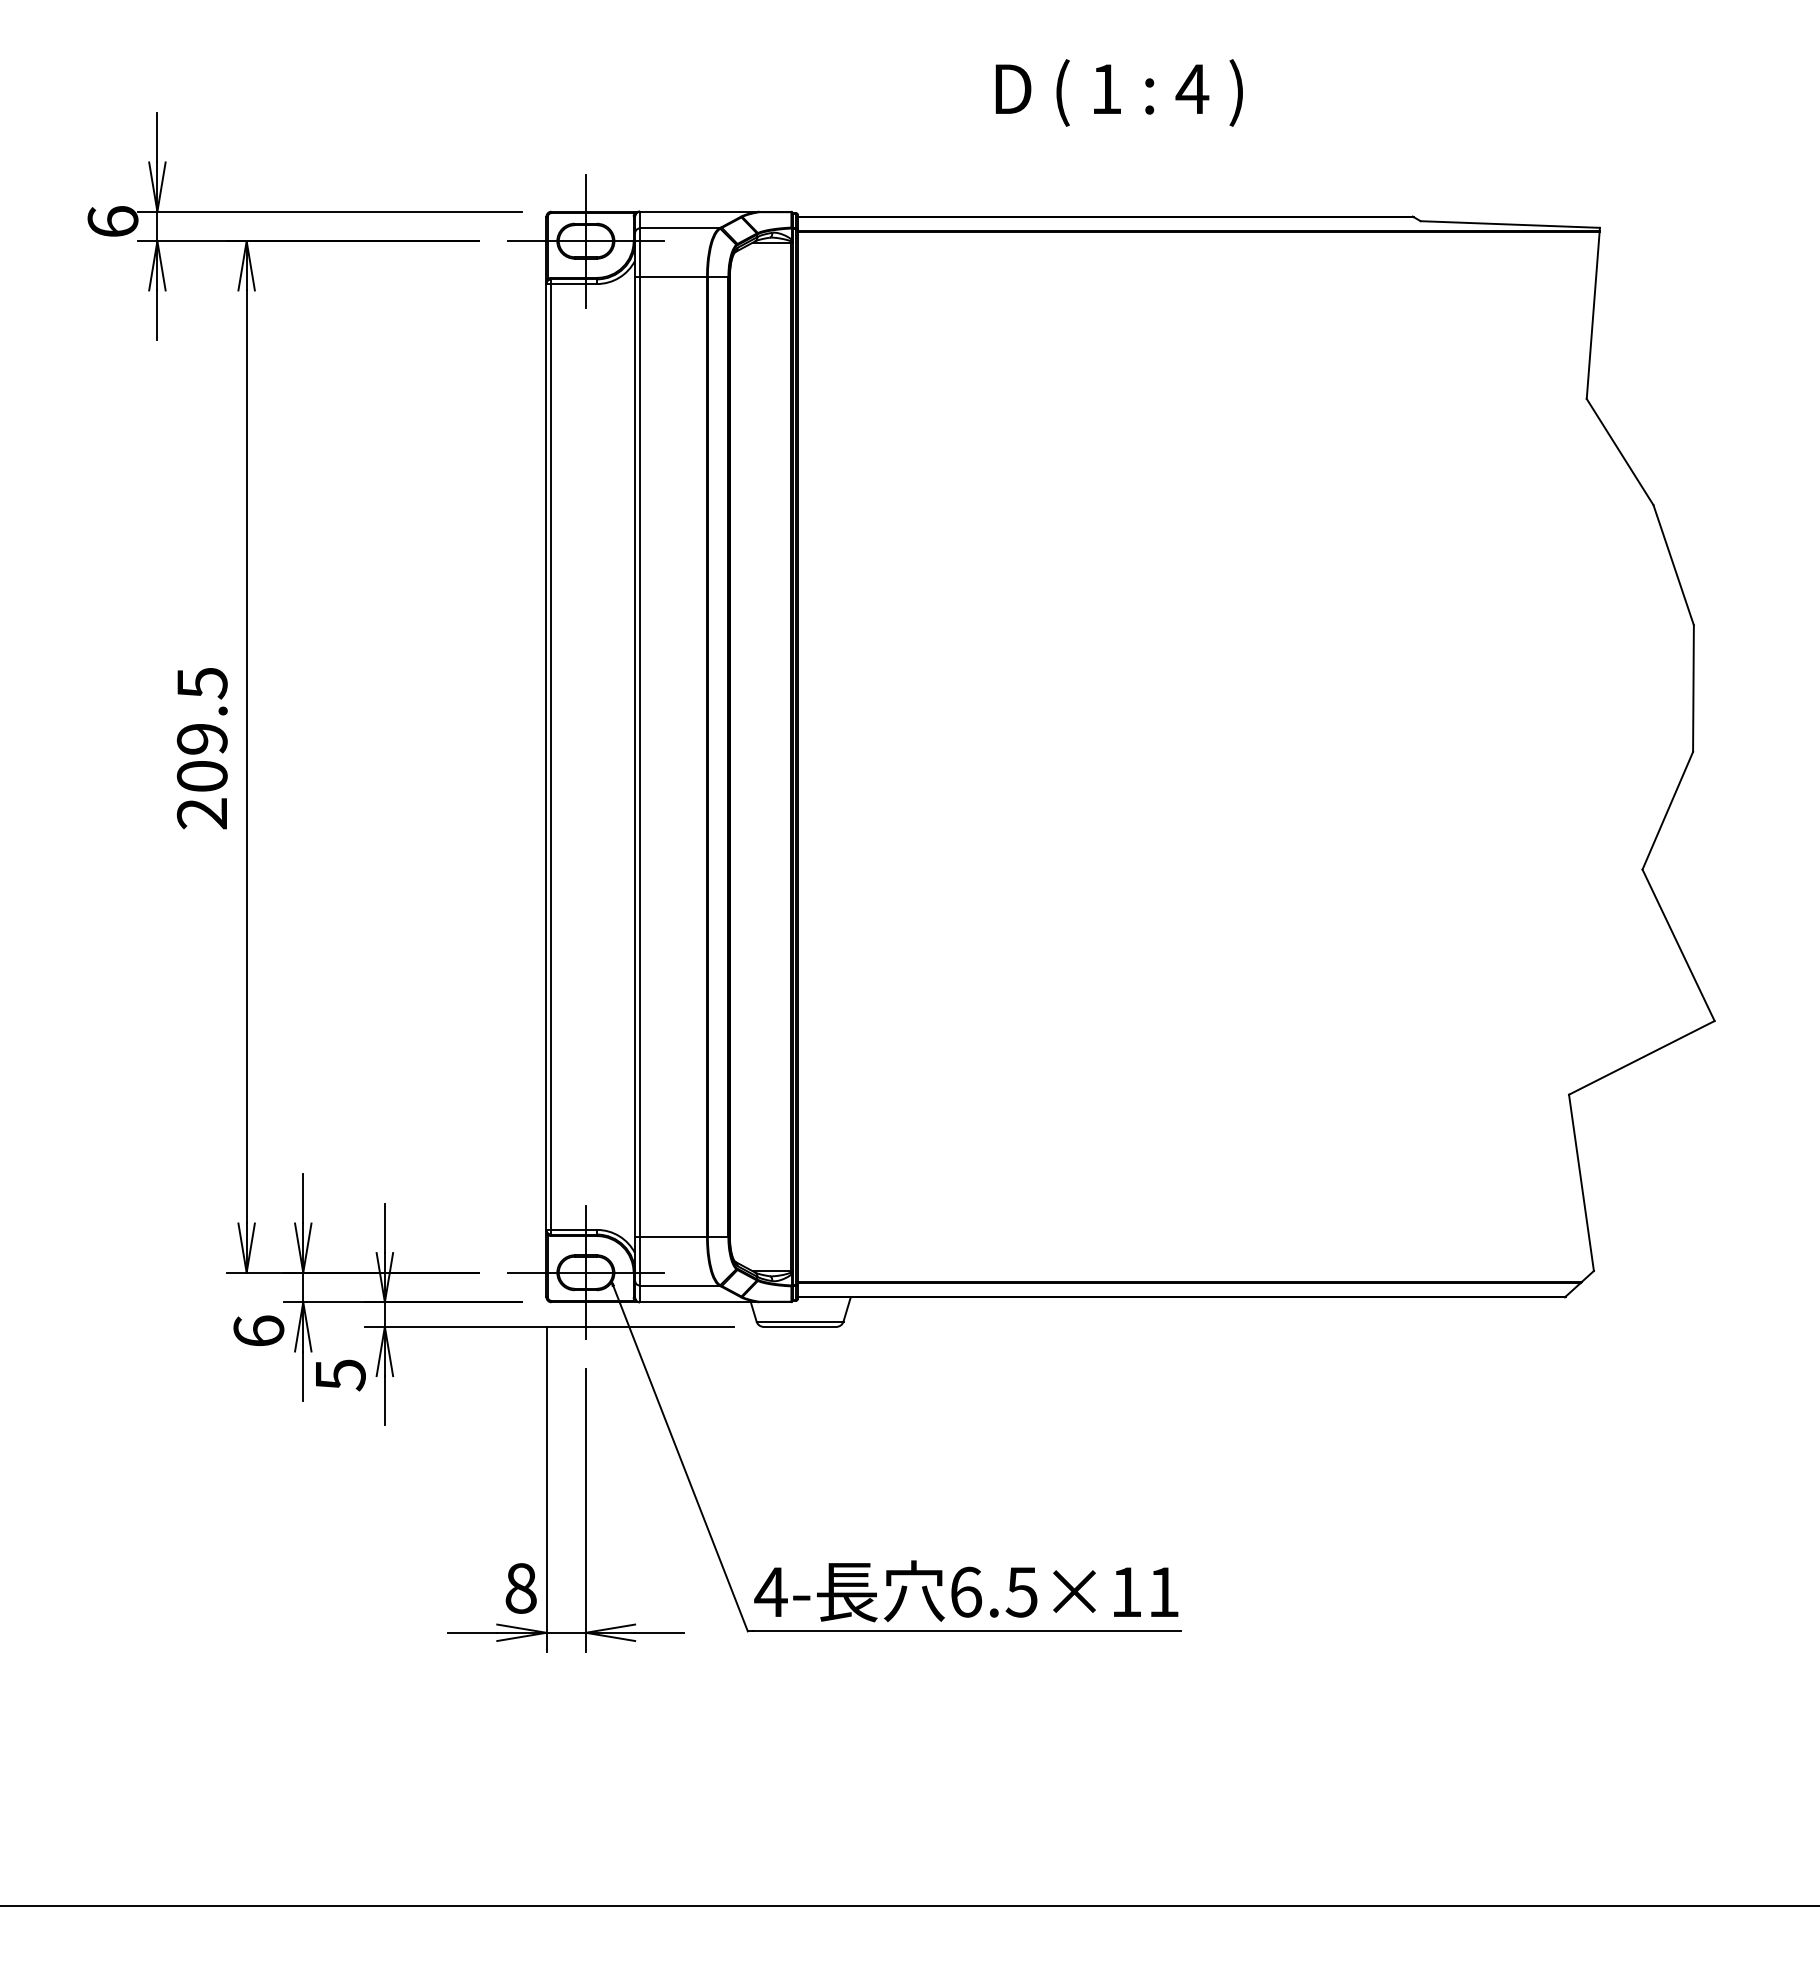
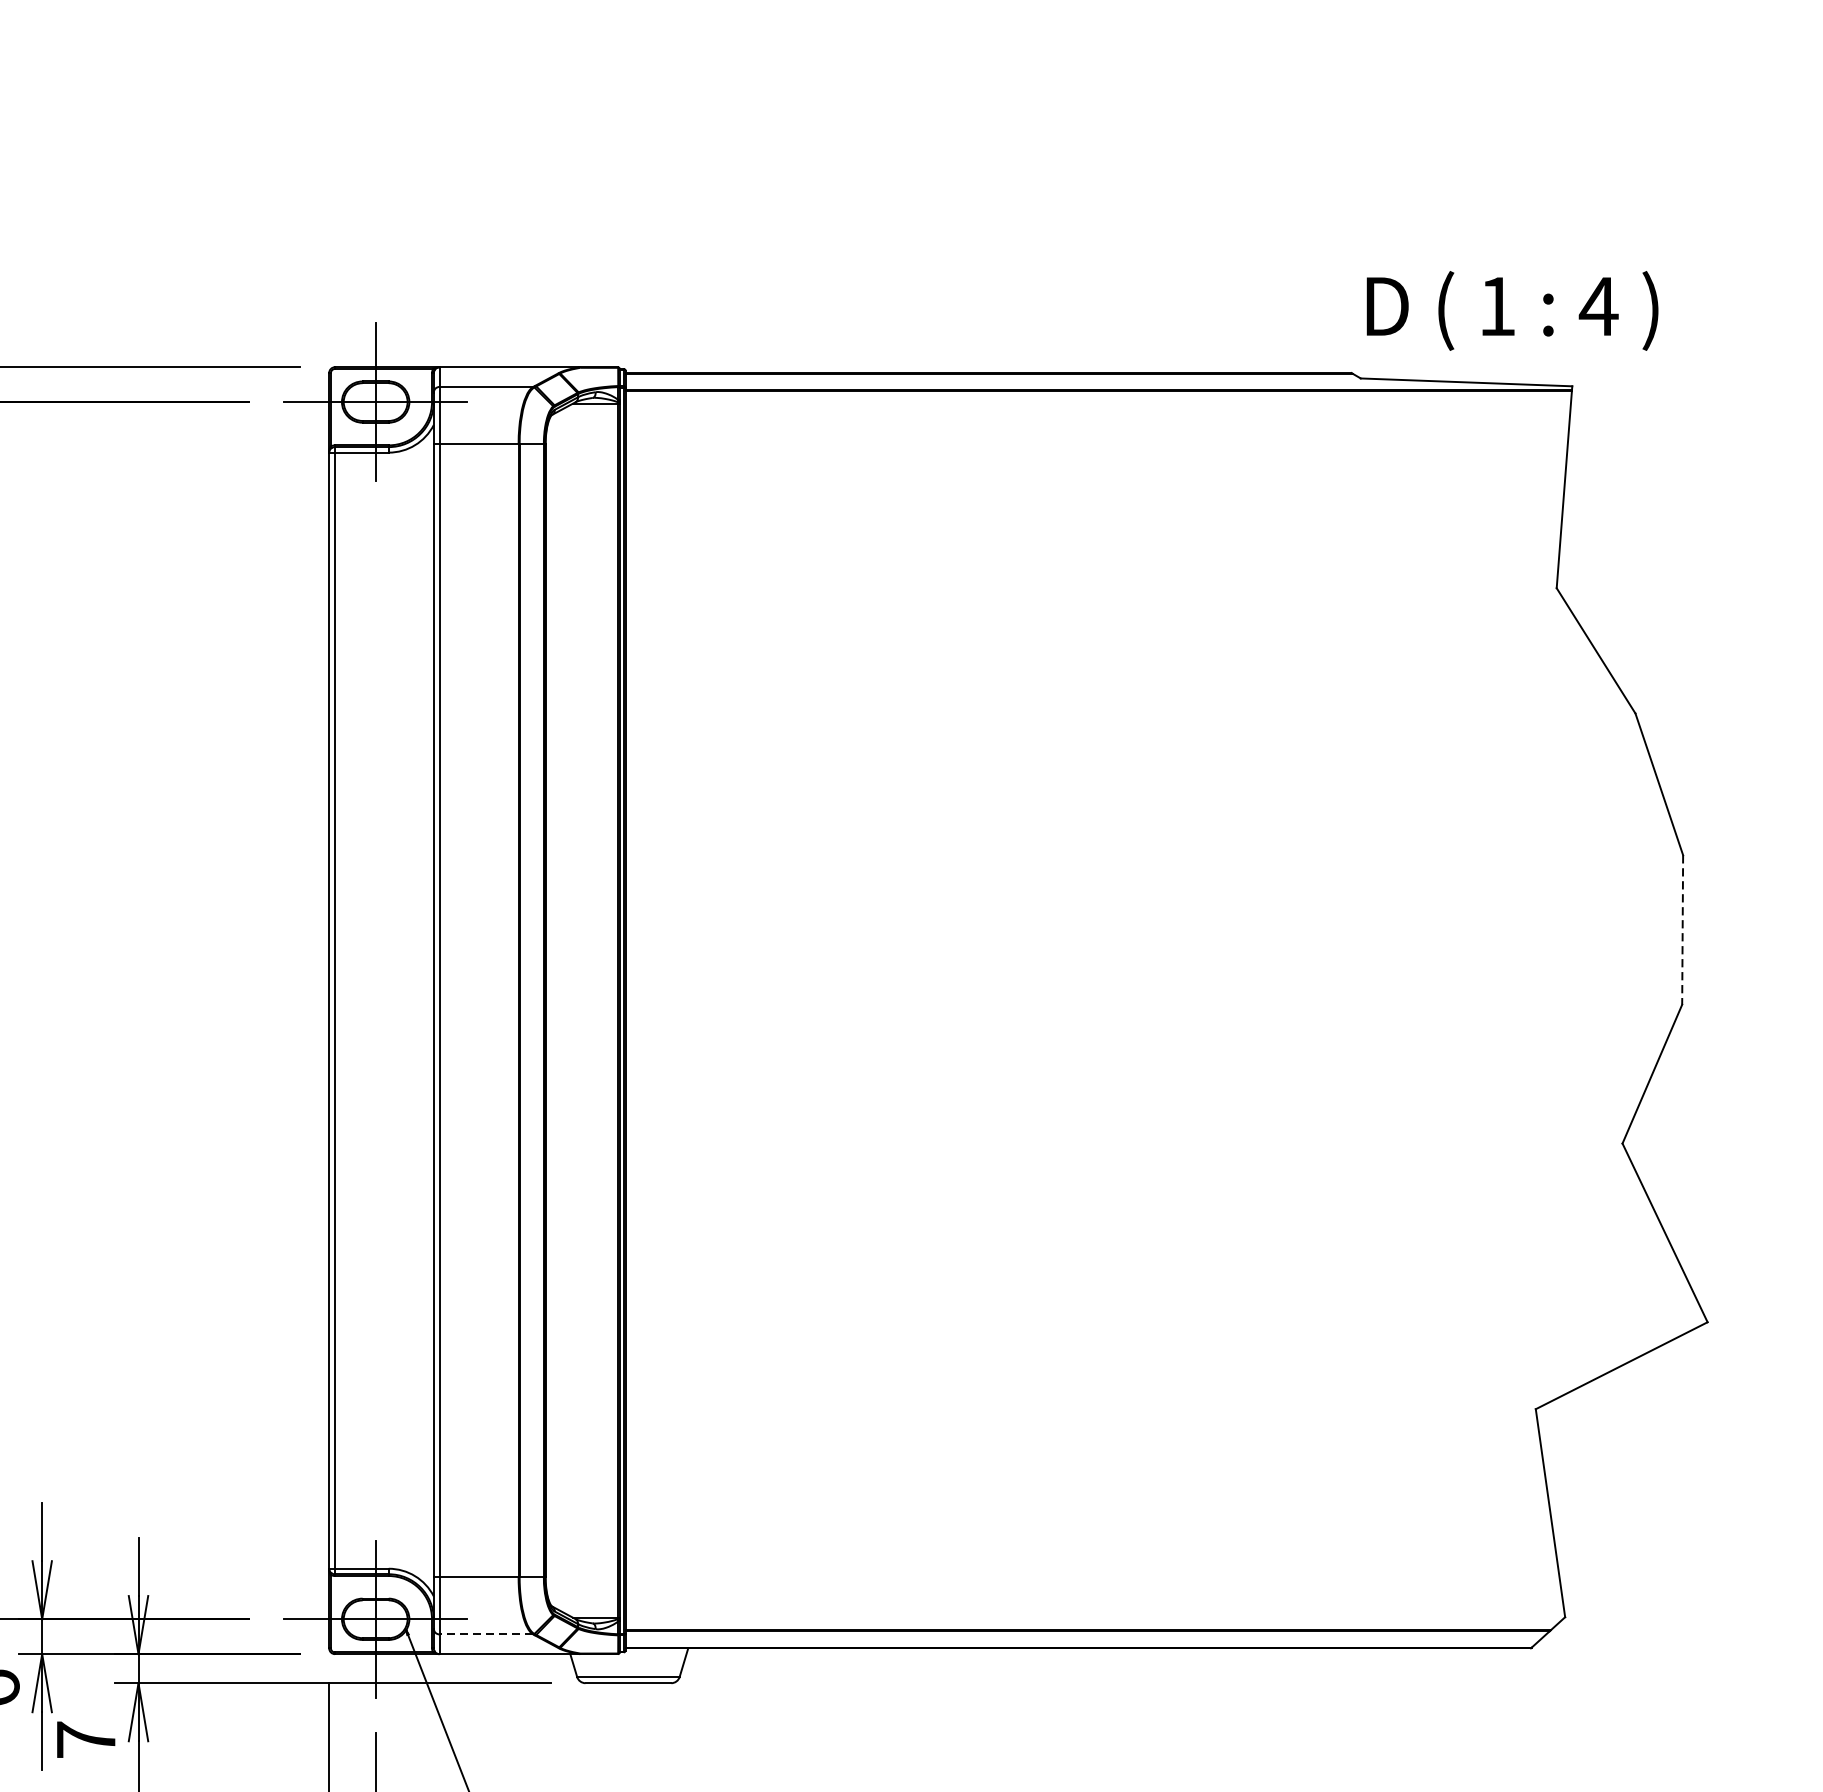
text: (1118, 92) -> (1511, 310), moved
line: (1693, 689) -> (1682, 931), solid -> dashed
line: (679, 1285) -> (486, 1634), solid -> dashed
text: (340, 1375) -> (86, 1740), 5 -> 7

